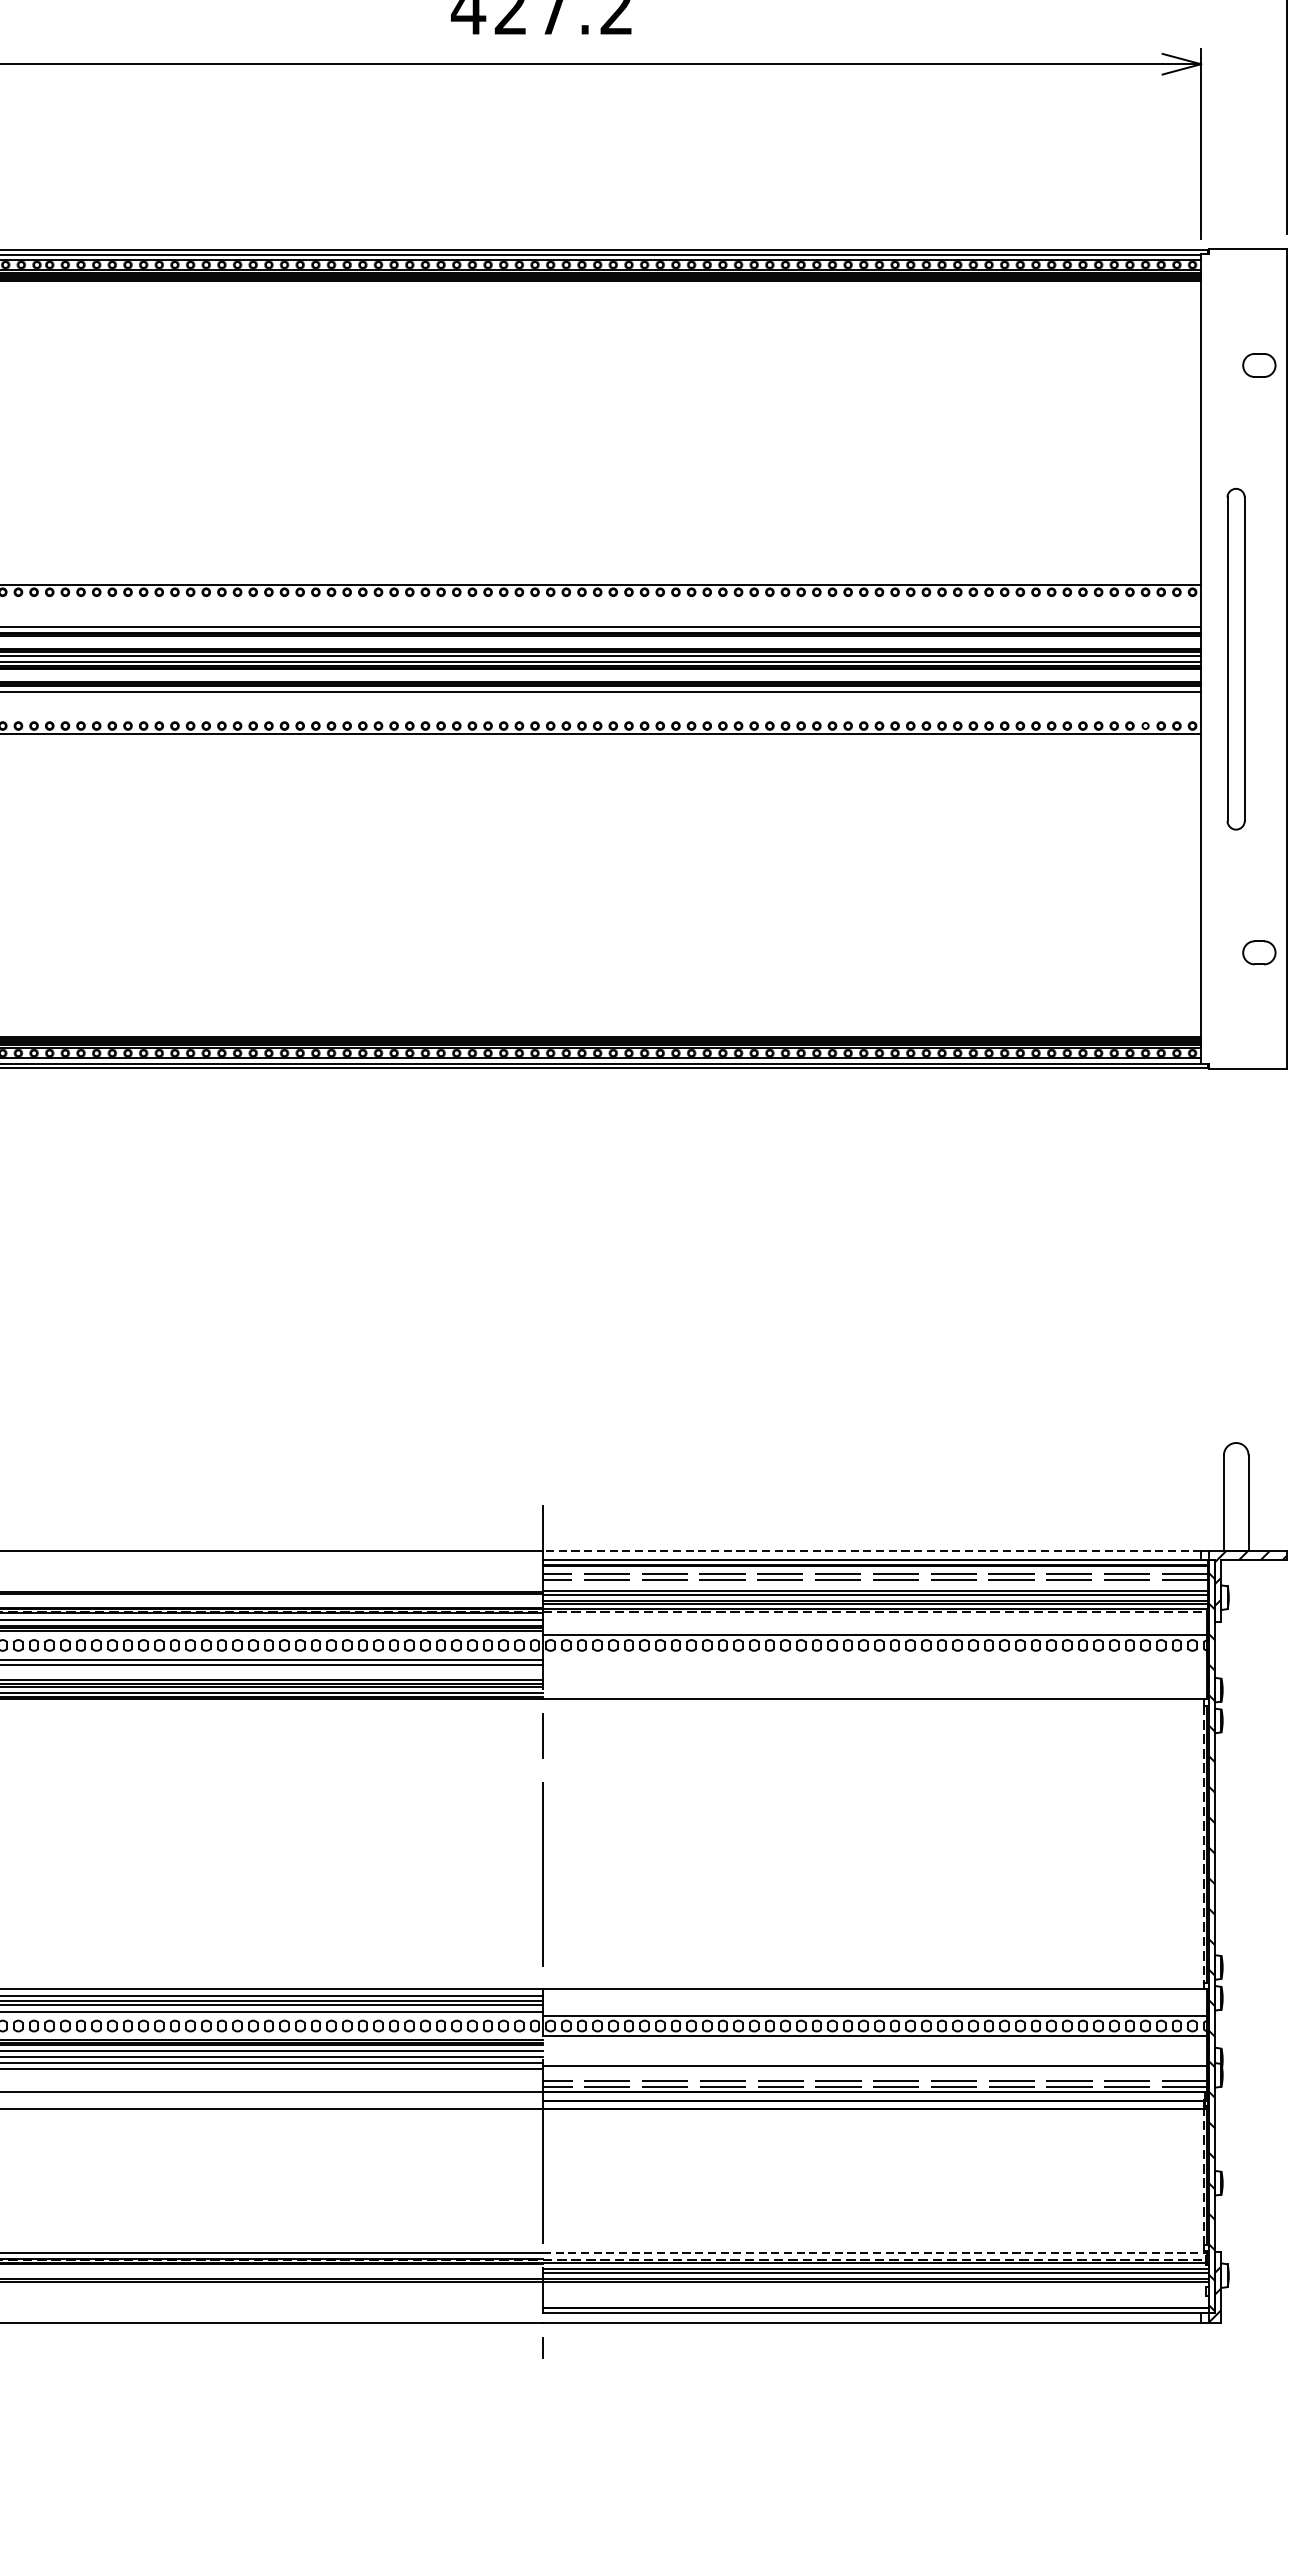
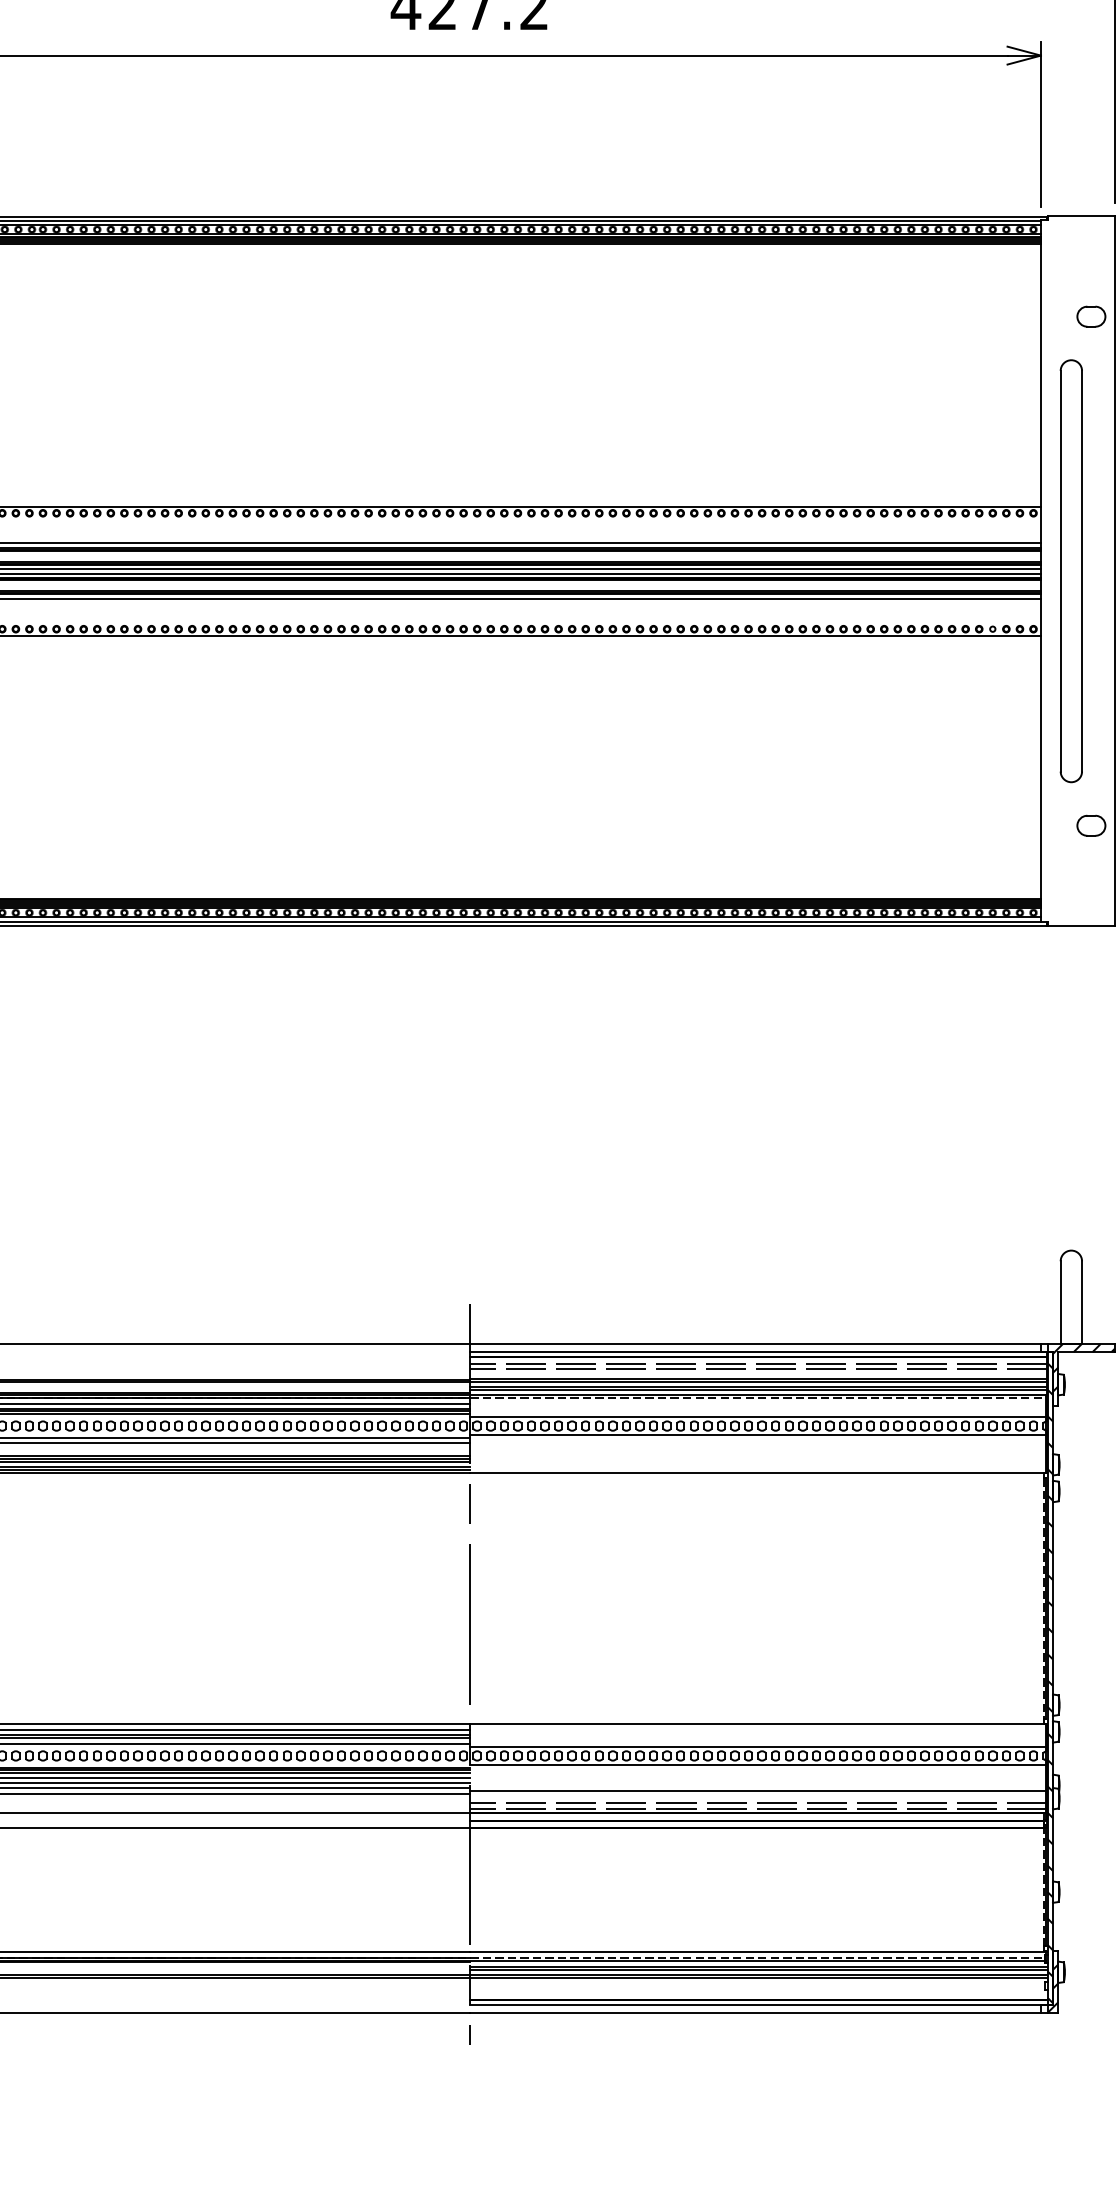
part: (1235, 659) -> (1070, 571), size x1.43
line: (871, 1551) -> (755, 1344), dashed -> solid
line: (875, 1655) -> (758, 1434), added
line: (876, 2252) -> (759, 1952), dashed -> solid

